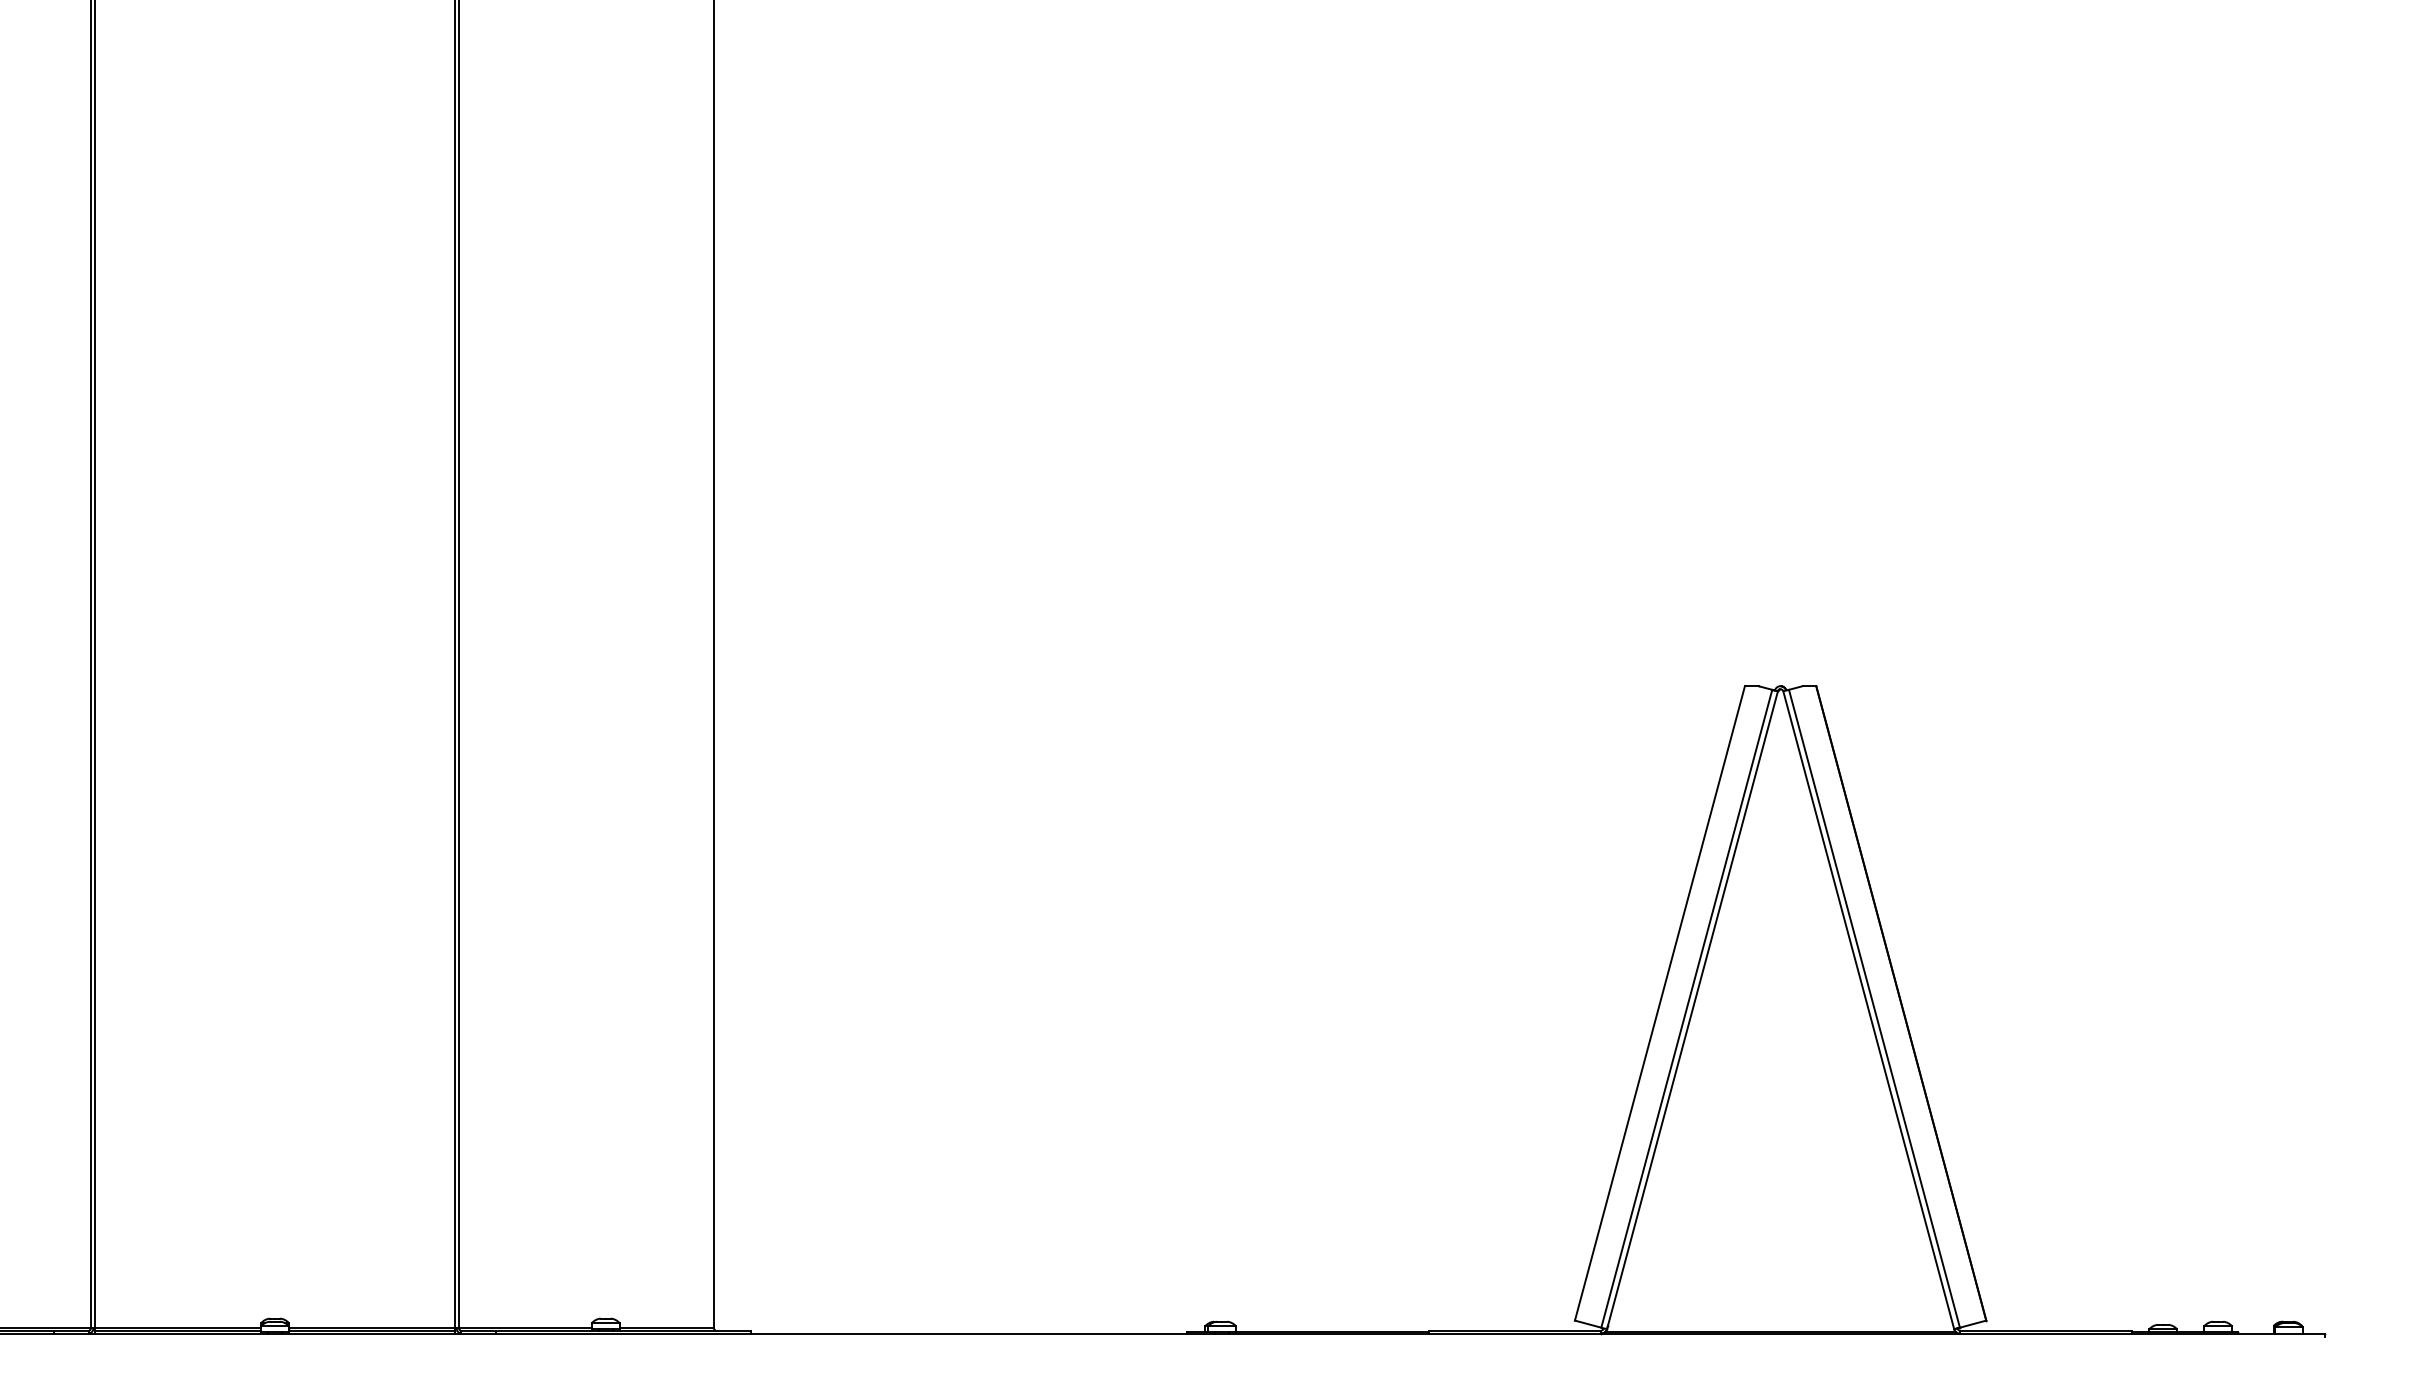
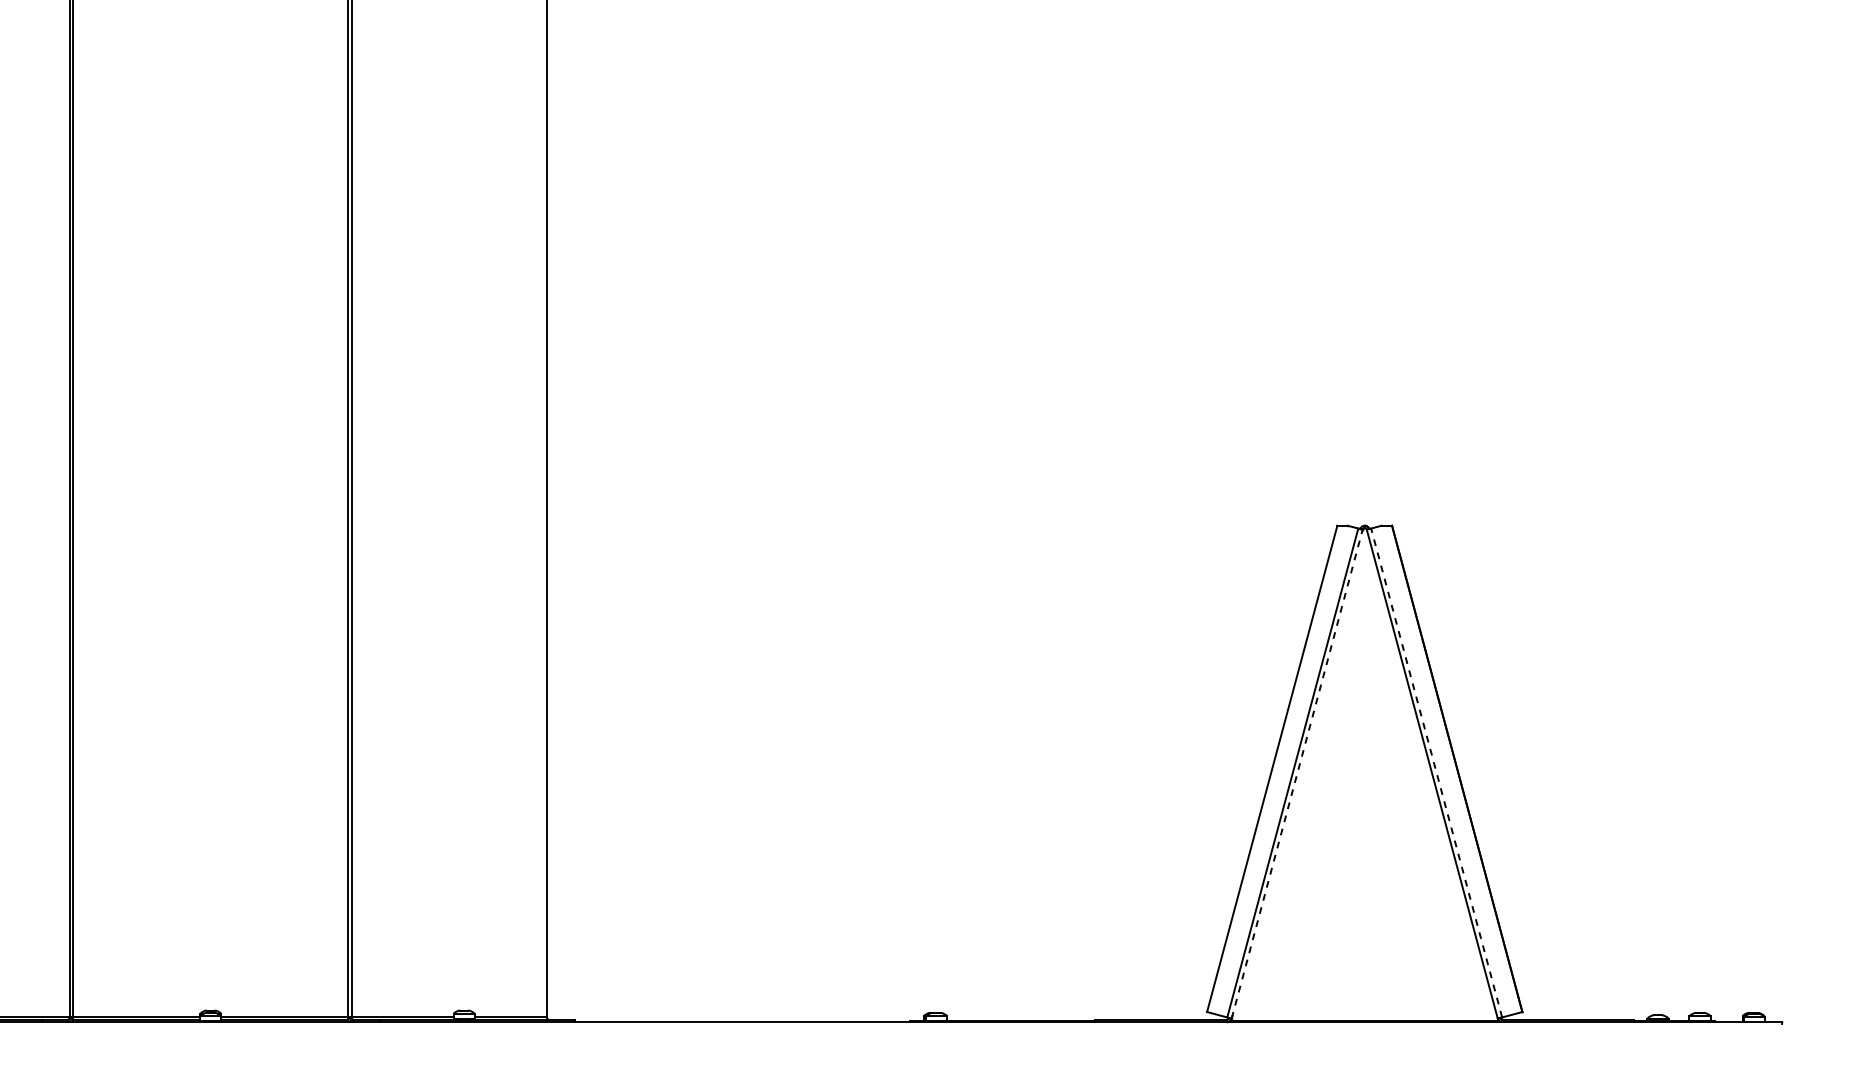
line: (1874, 1008) -> (1436, 772), solid -> dashed
line: (1692, 1009) -> (1297, 773), solid -> dashed

